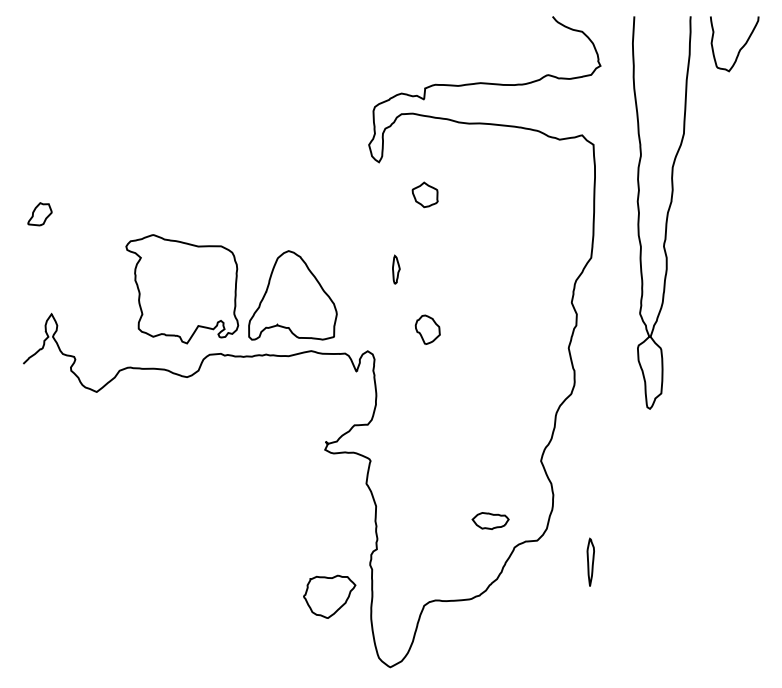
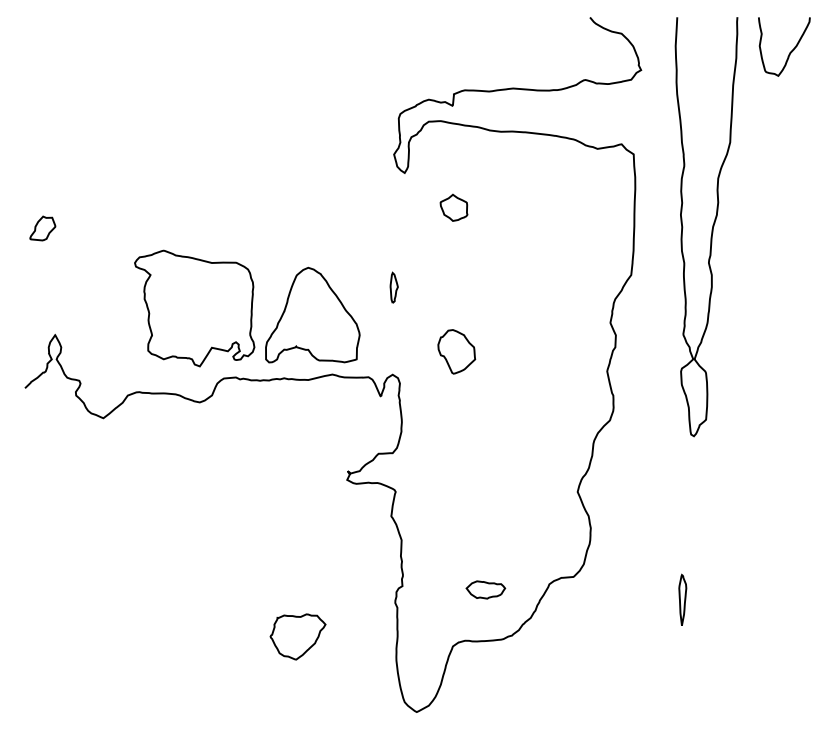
part: (395, 269) -> (393, 287), moved
part: (427, 329) -> (456, 351), size x1.43
part: (490, 520) -> (485, 589), moved
part: (590, 561) -> (682, 599), moved
part: (329, 596) -> (297, 636), moved

